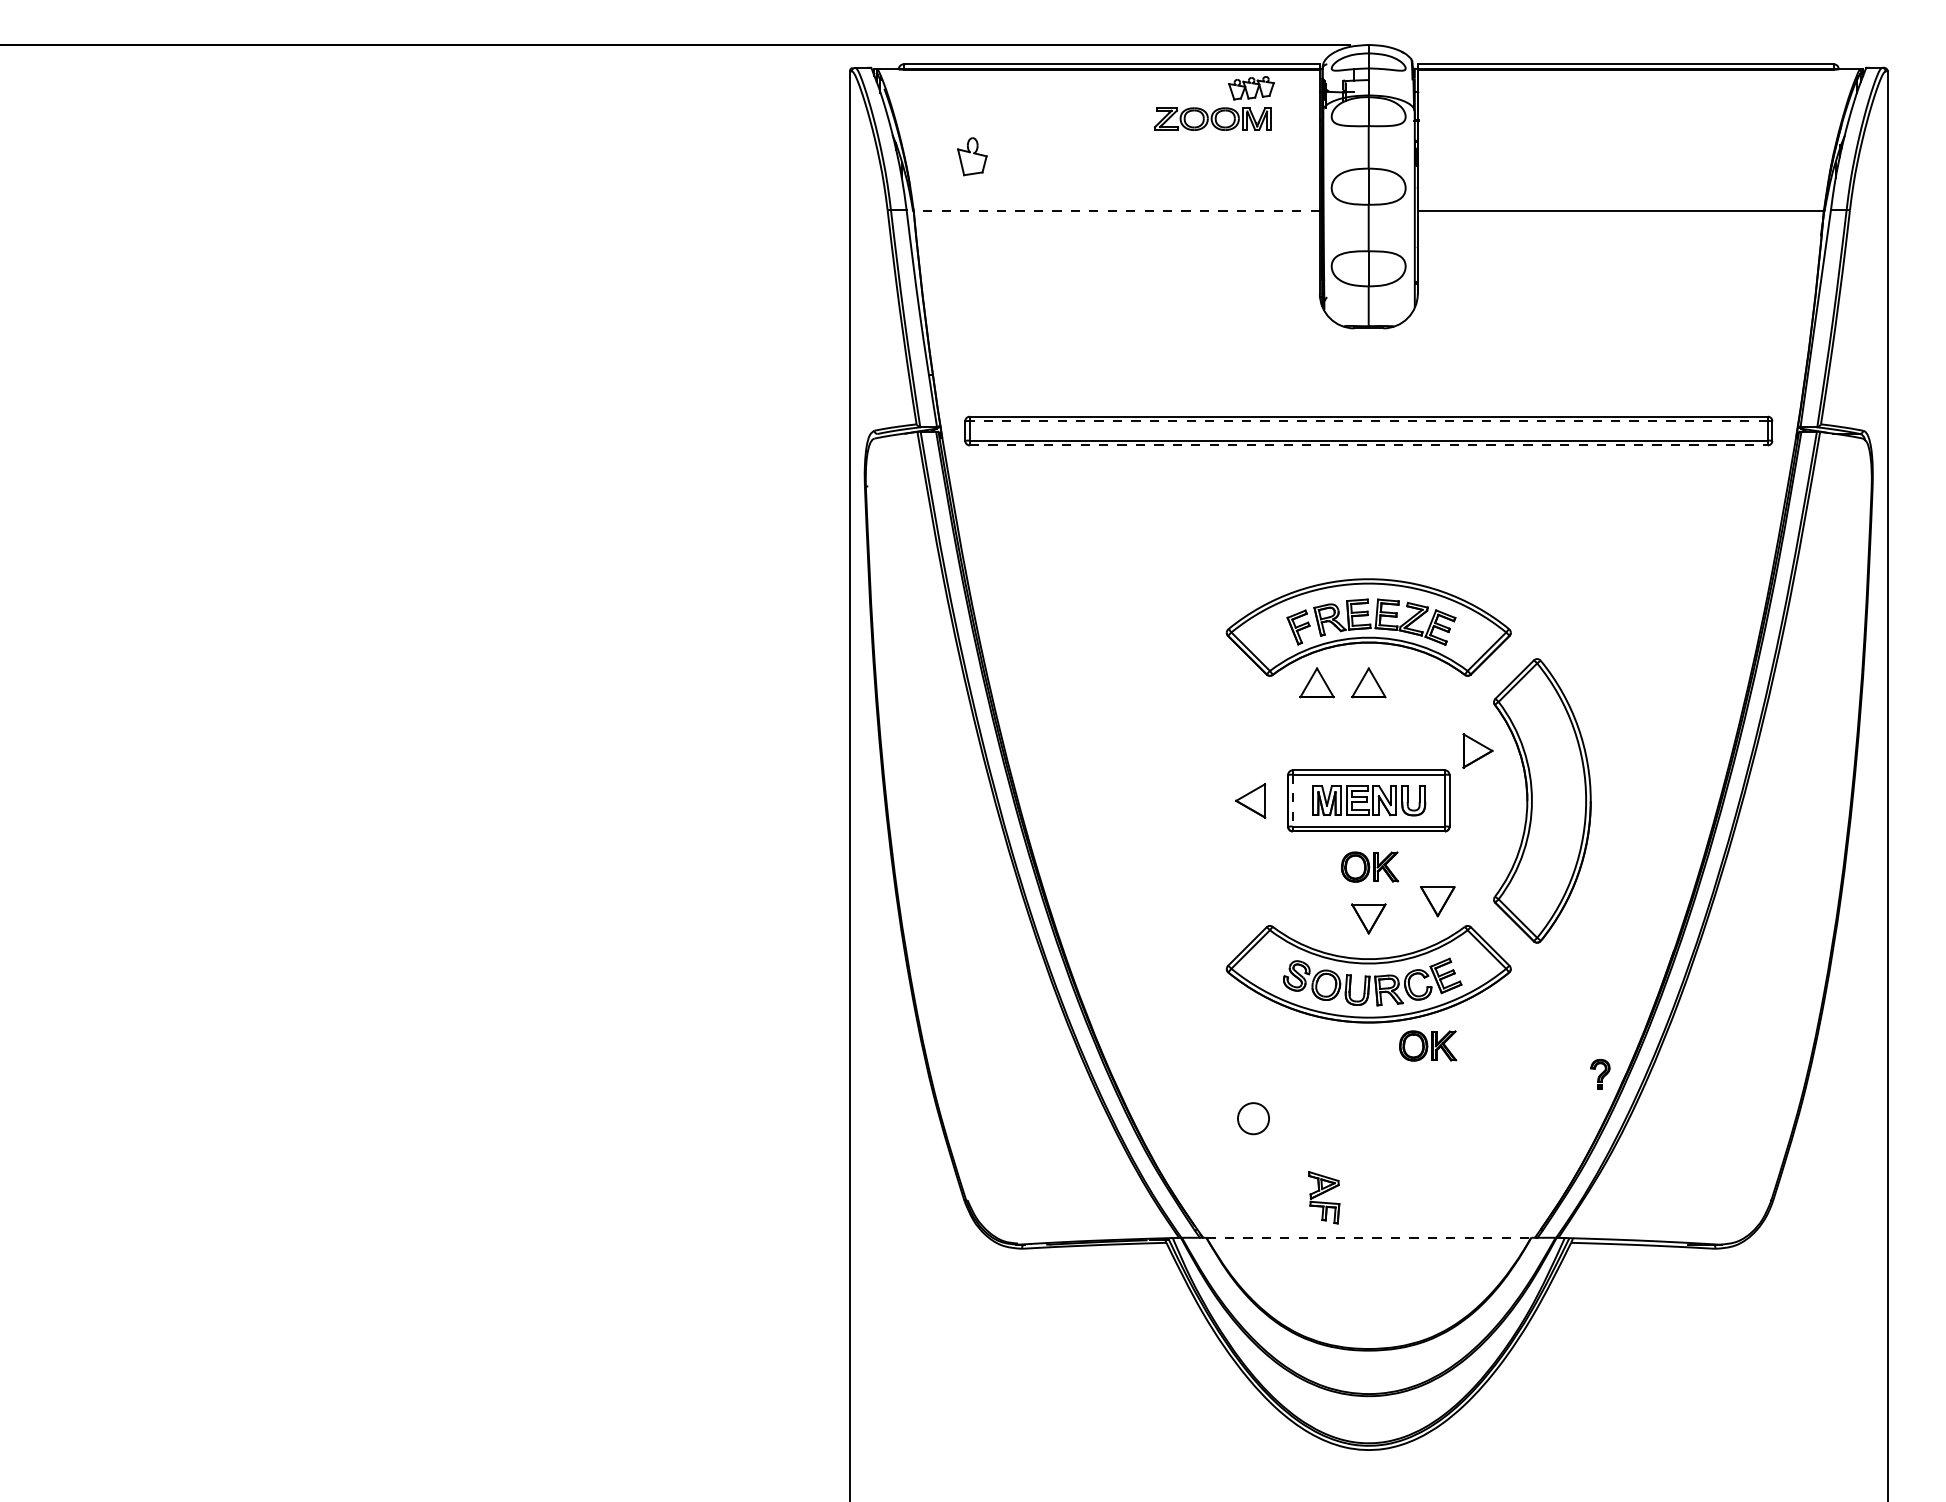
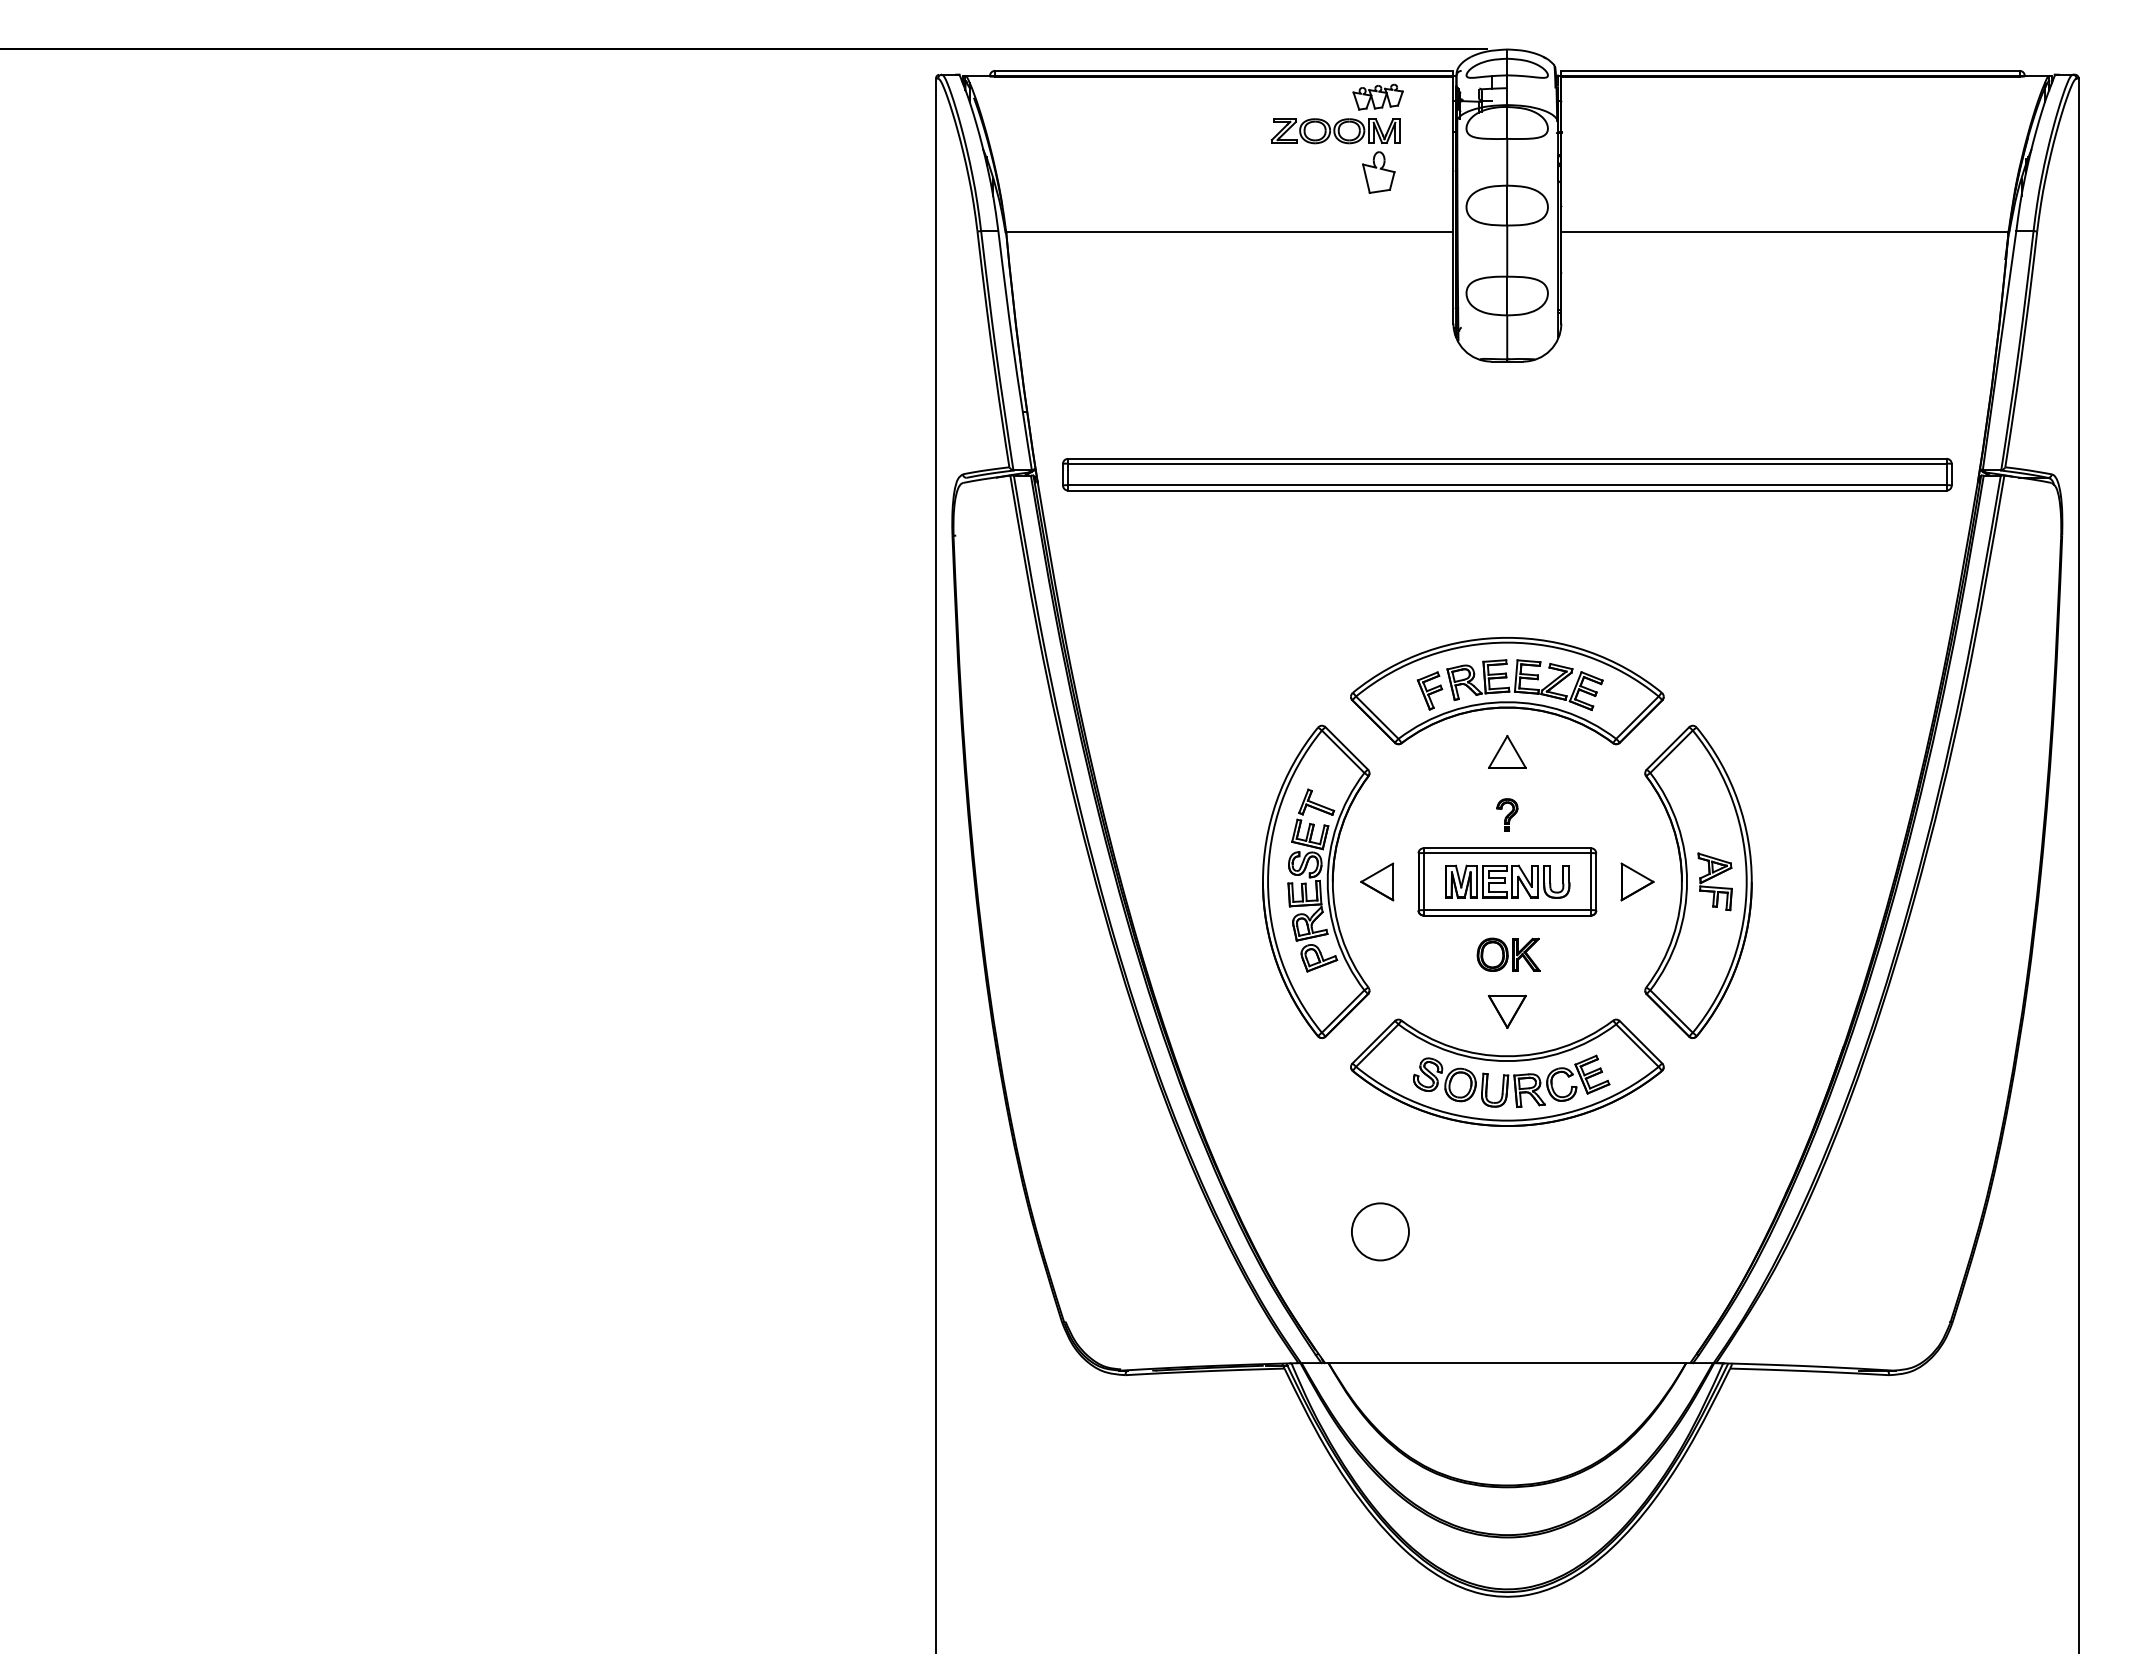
part: (972, 156) -> (1378, 172), moved
line: (1116, 211) -> (1229, 232), dashed -> solid
line: (1368, 420) -> (1506, 463), dashed -> solid
line: (1368, 445) -> (1507, 490), dashed -> solid
part: (1317, 682) -> (1450, 751), removed
part: (1477, 750) -> (1637, 881), moved
part: (1195, 800) -> (1316, 881), added
line: (1292, 800) -> (1423, 881), dashed -> solid
part: (1437, 901) -> (1582, 992), removed
part: (1427, 1045) -> (1572, 1151), removed
part: (1600, 1073) -> (1507, 814), moved
circle: (1252, 1118) -> (1379, 1231), size x1.67
part: (1323, 1197) -> (1714, 881), moved
line: (1368, 1238) -> (1507, 1363), dashed -> solid

